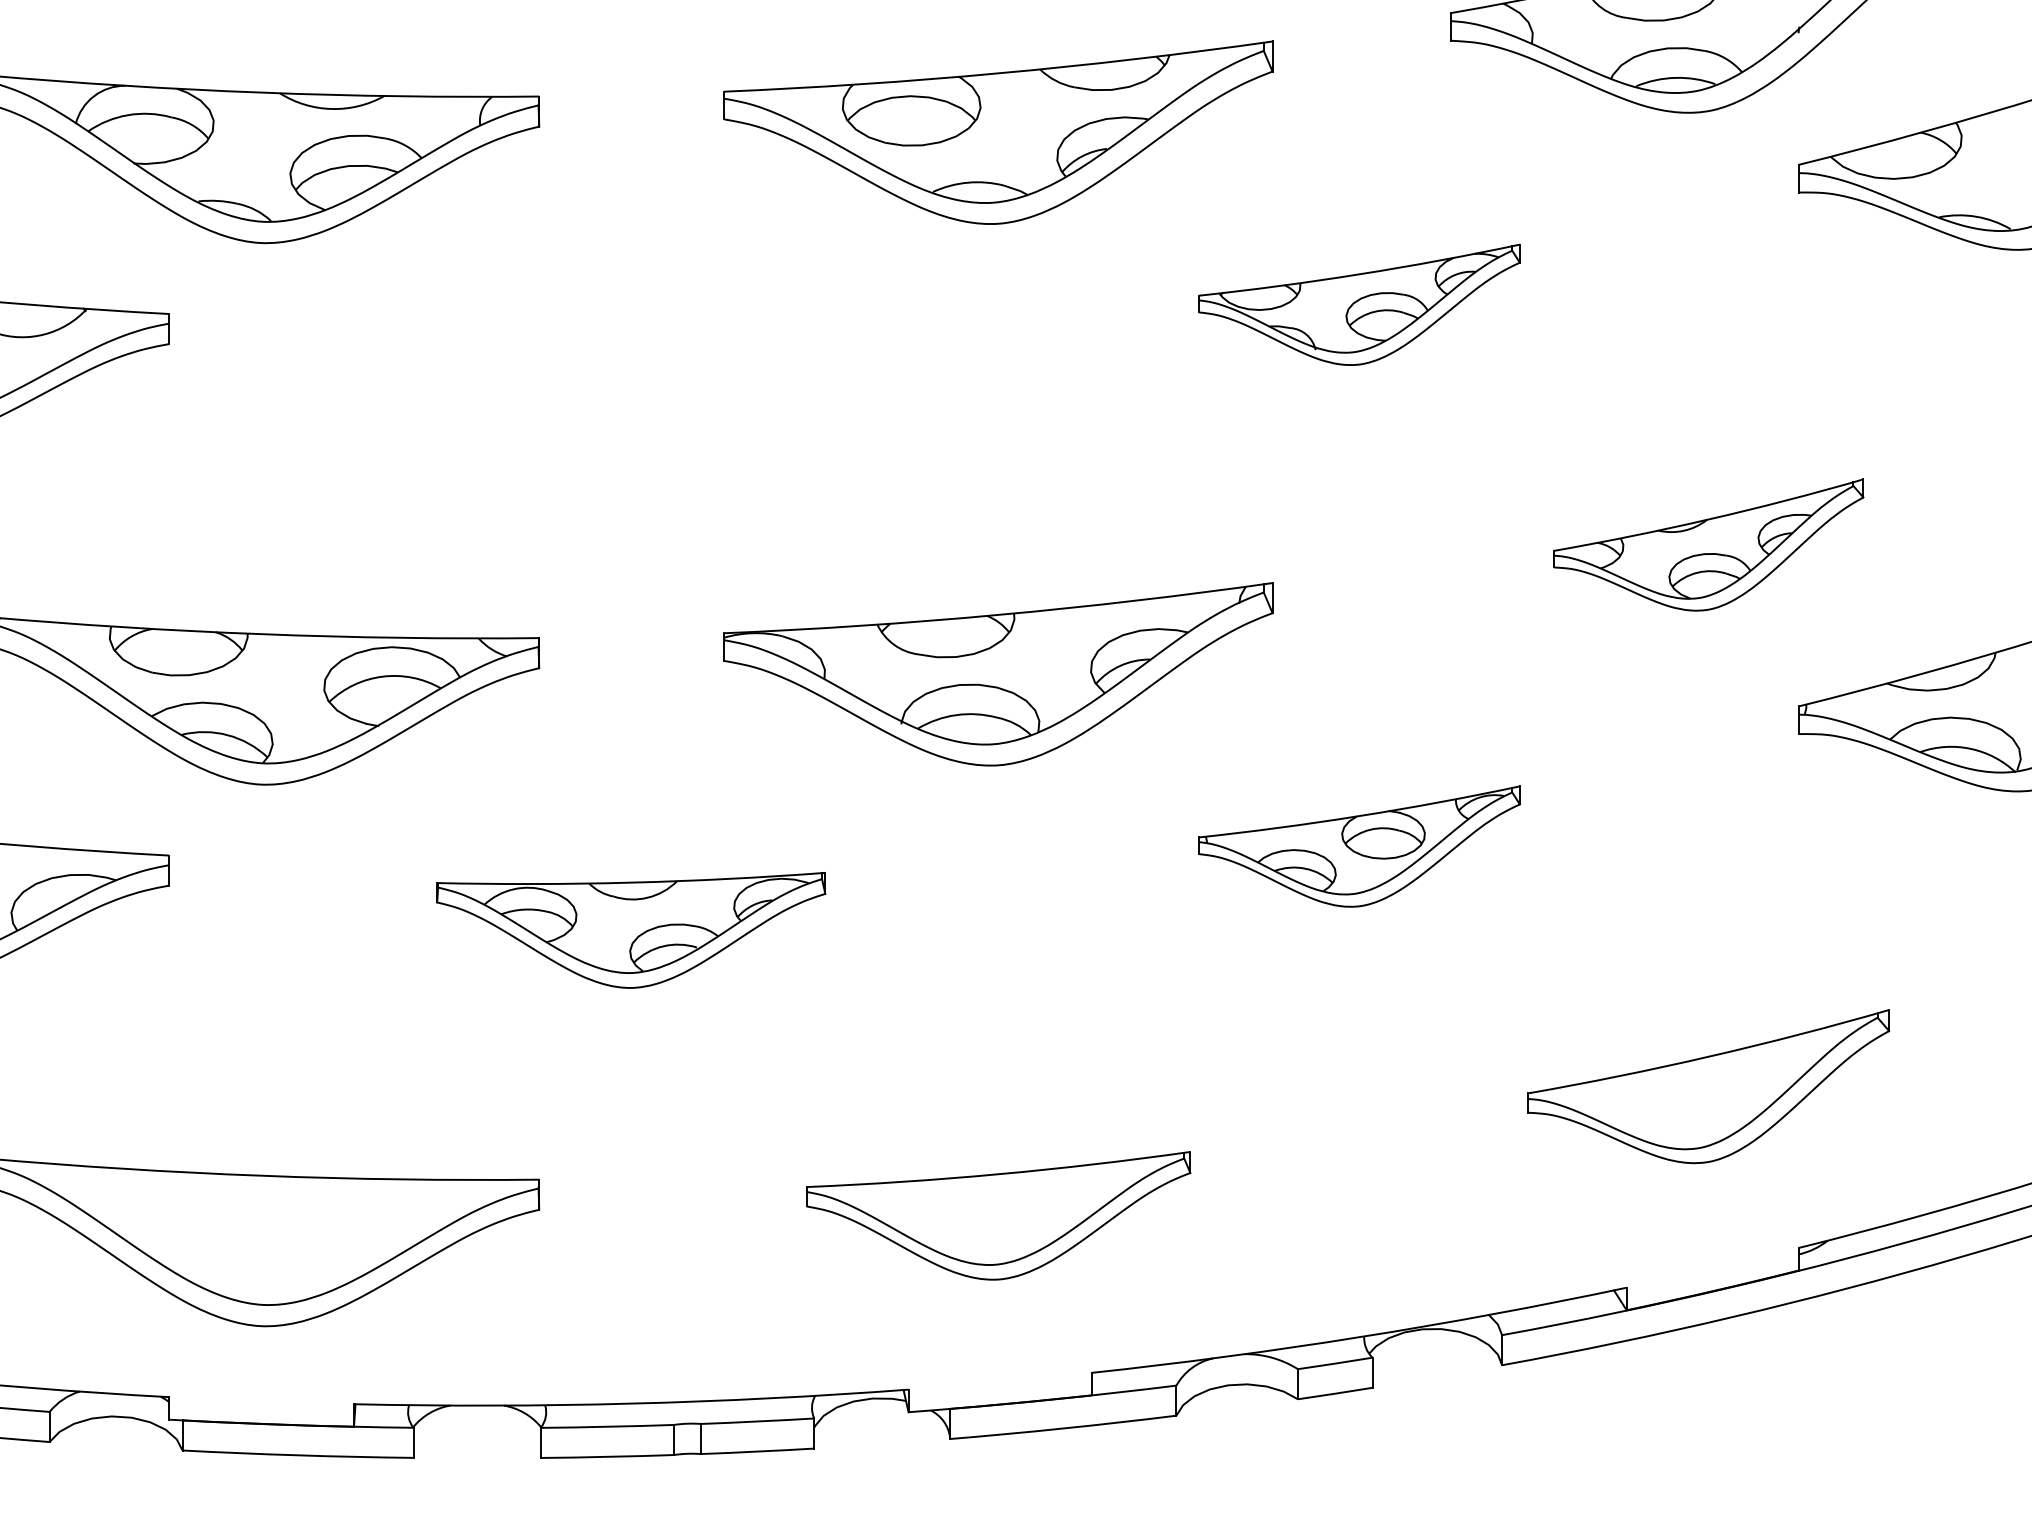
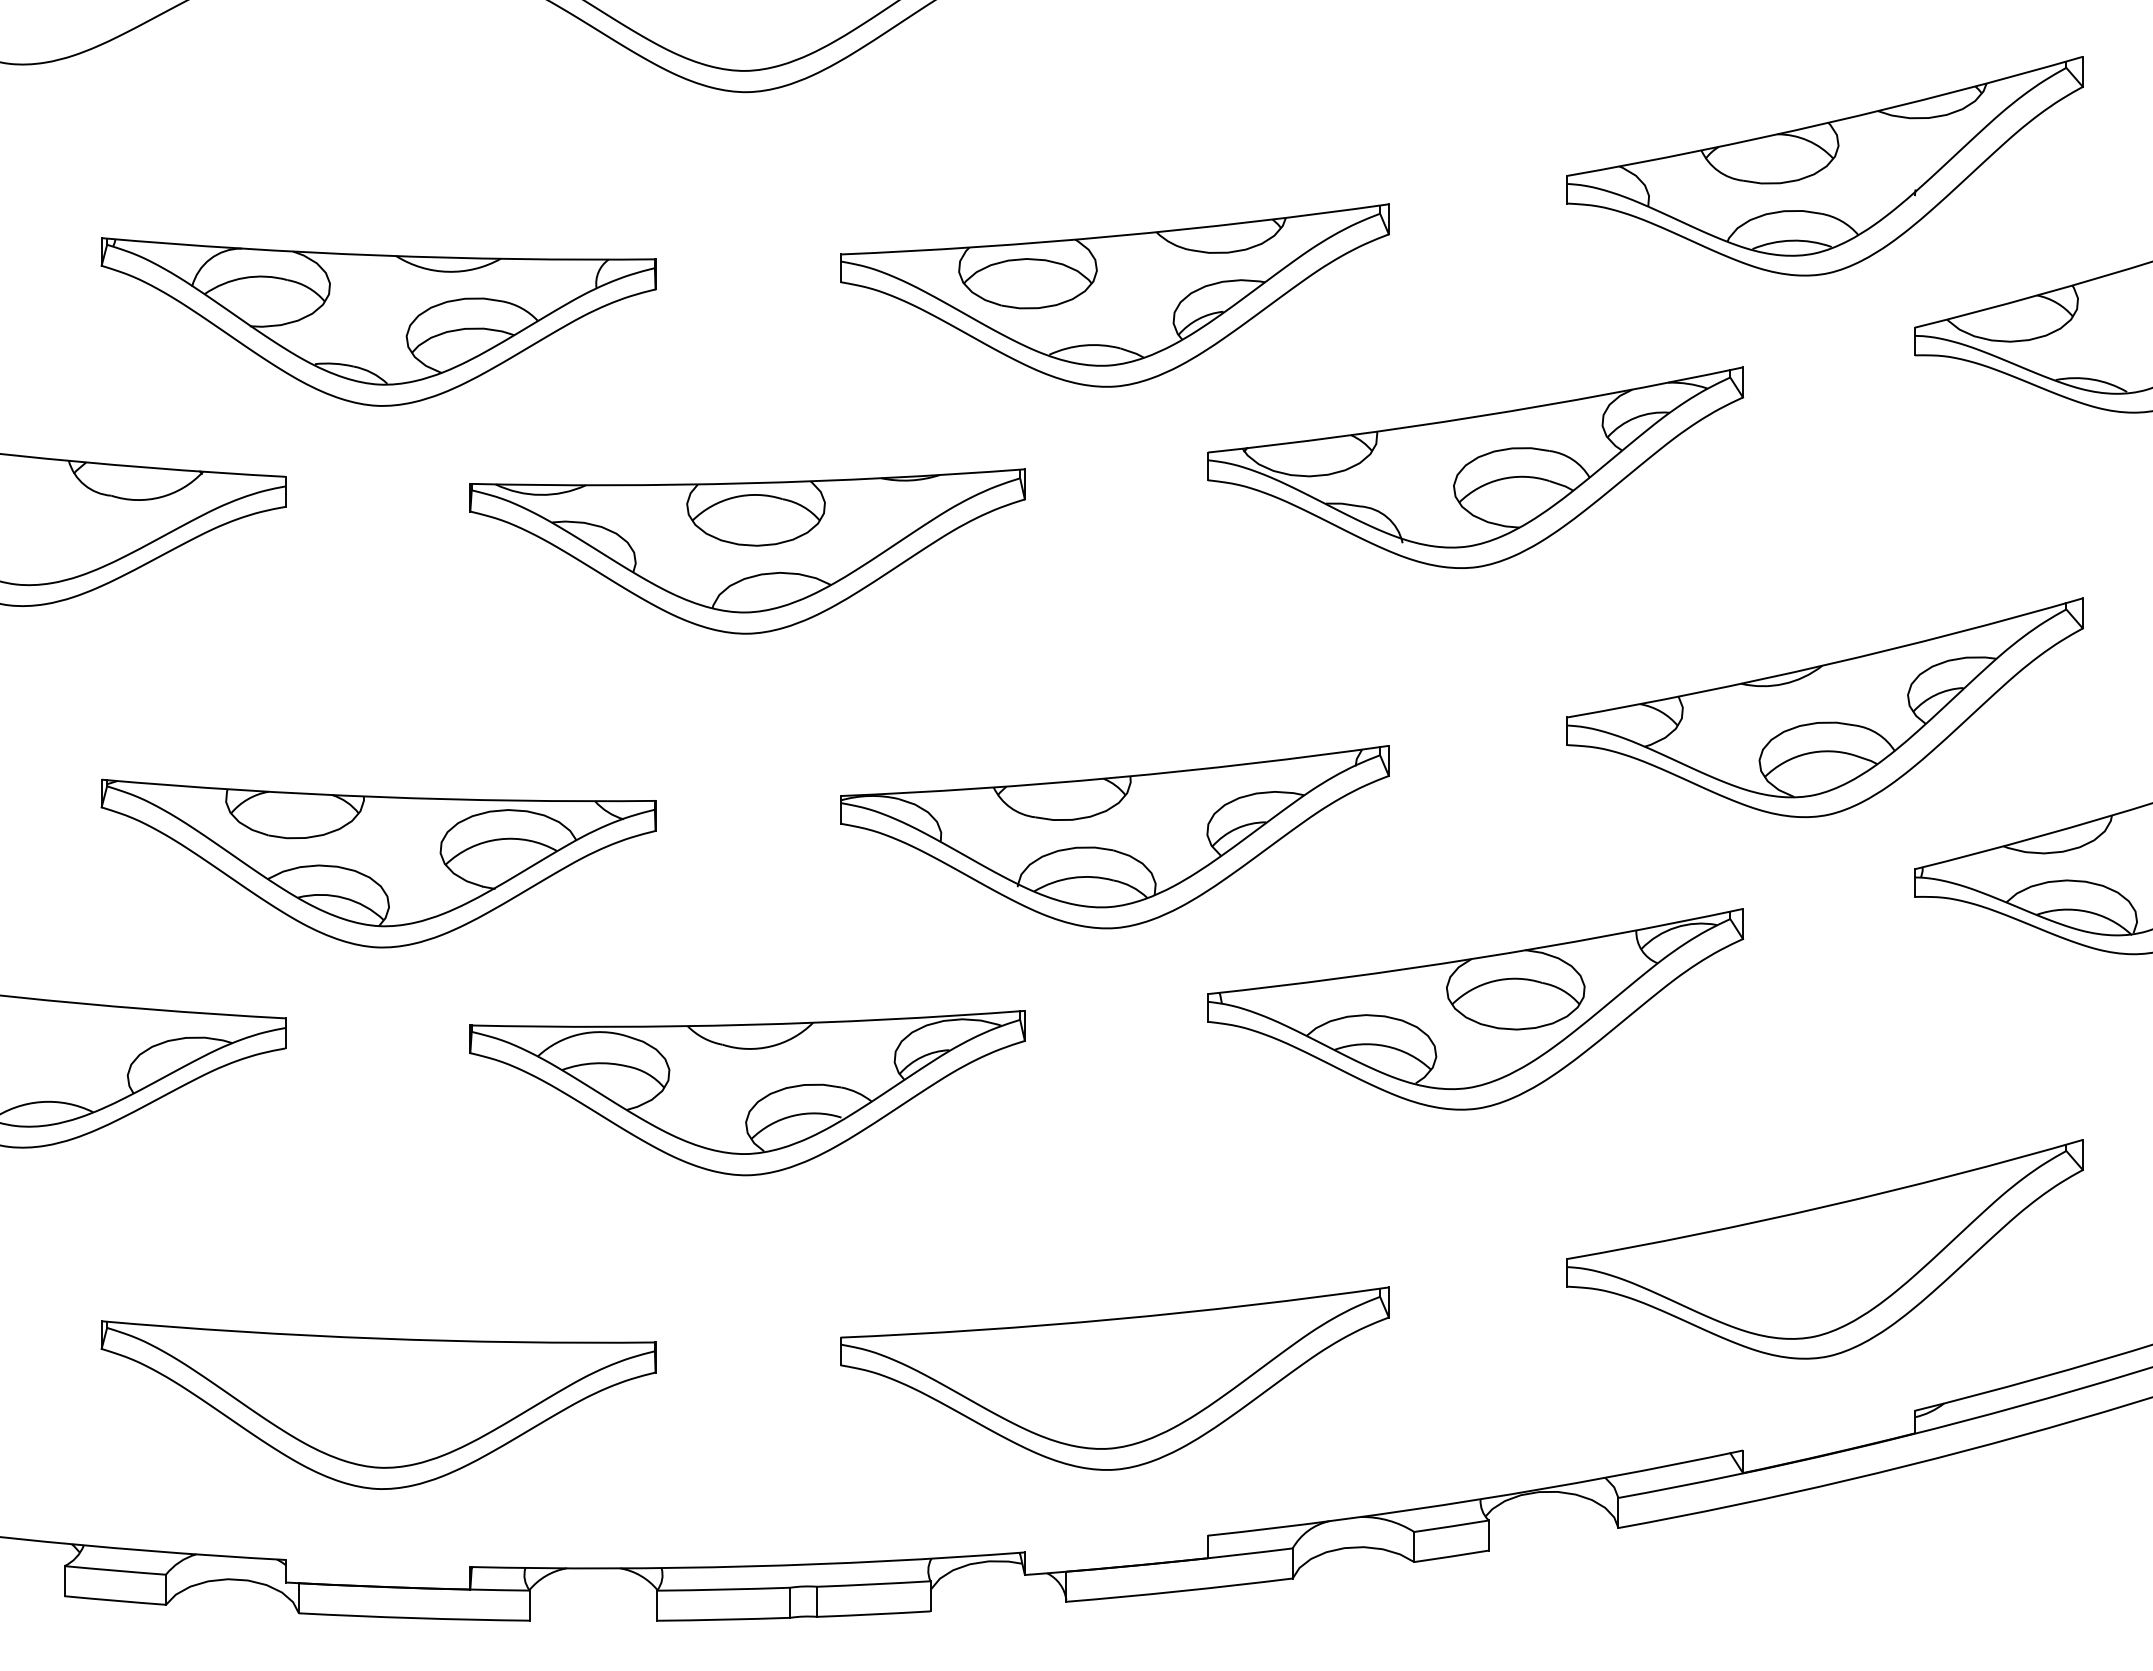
part: (1359, 304) -> (1475, 467), size x1.67
part: (631, 388) -> (747, 551), added
part: (1708, 544) -> (1824, 707), size x1.67
part: (1359, 846) -> (1475, 1009), size x1.67
part: (631, 930) -> (747, 1093), size x1.43
part: (1708, 1086) -> (1824, 1249), size x1.43
part: (998, 1215) -> (1114, 1378), size x1.43

